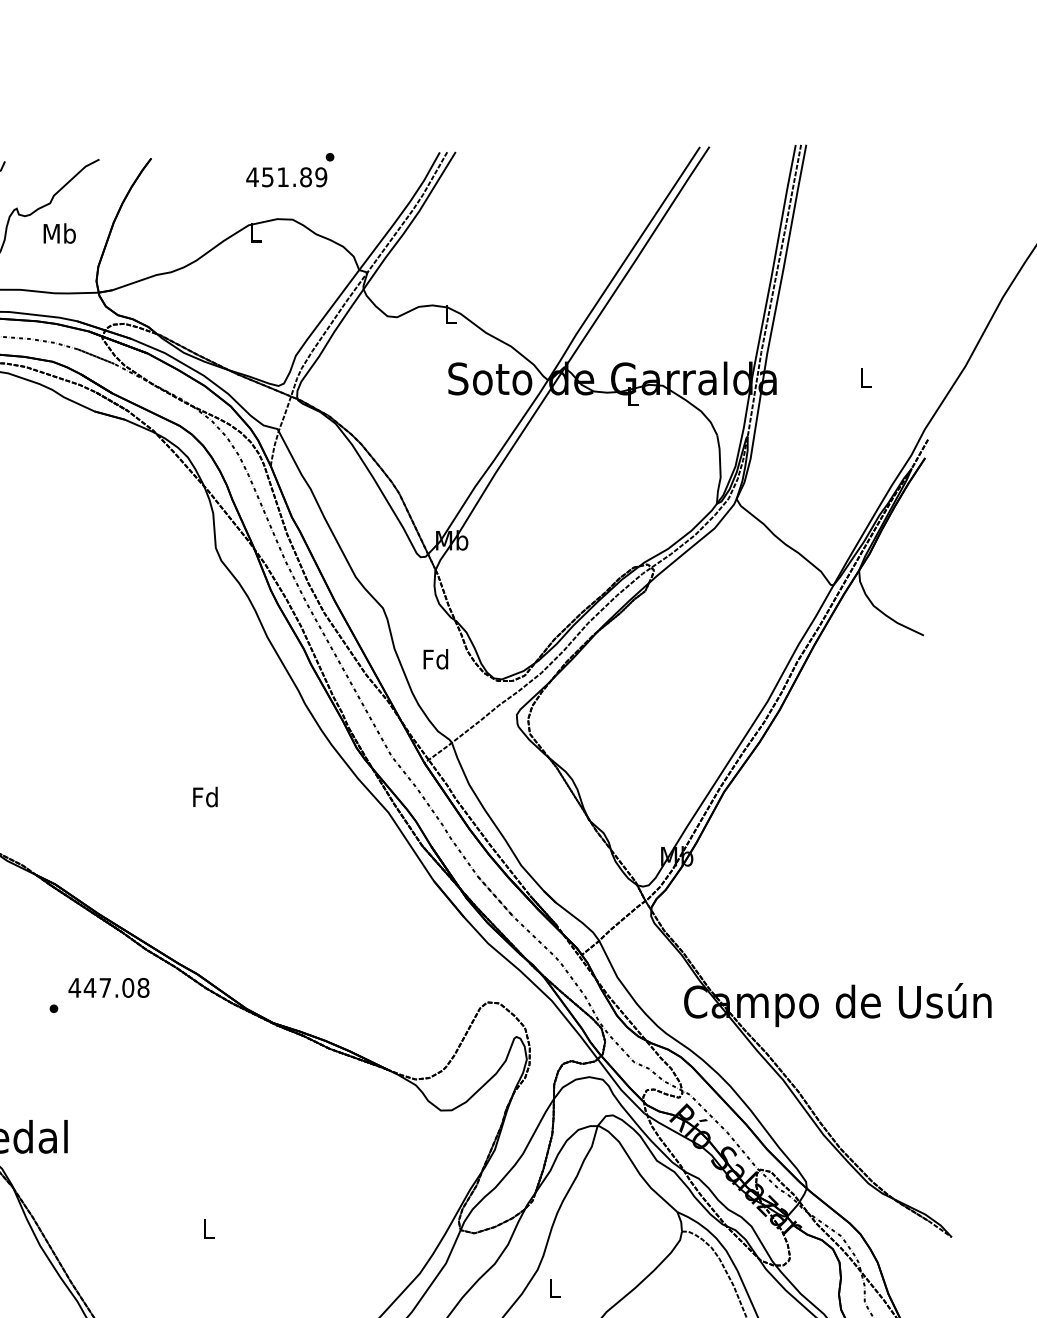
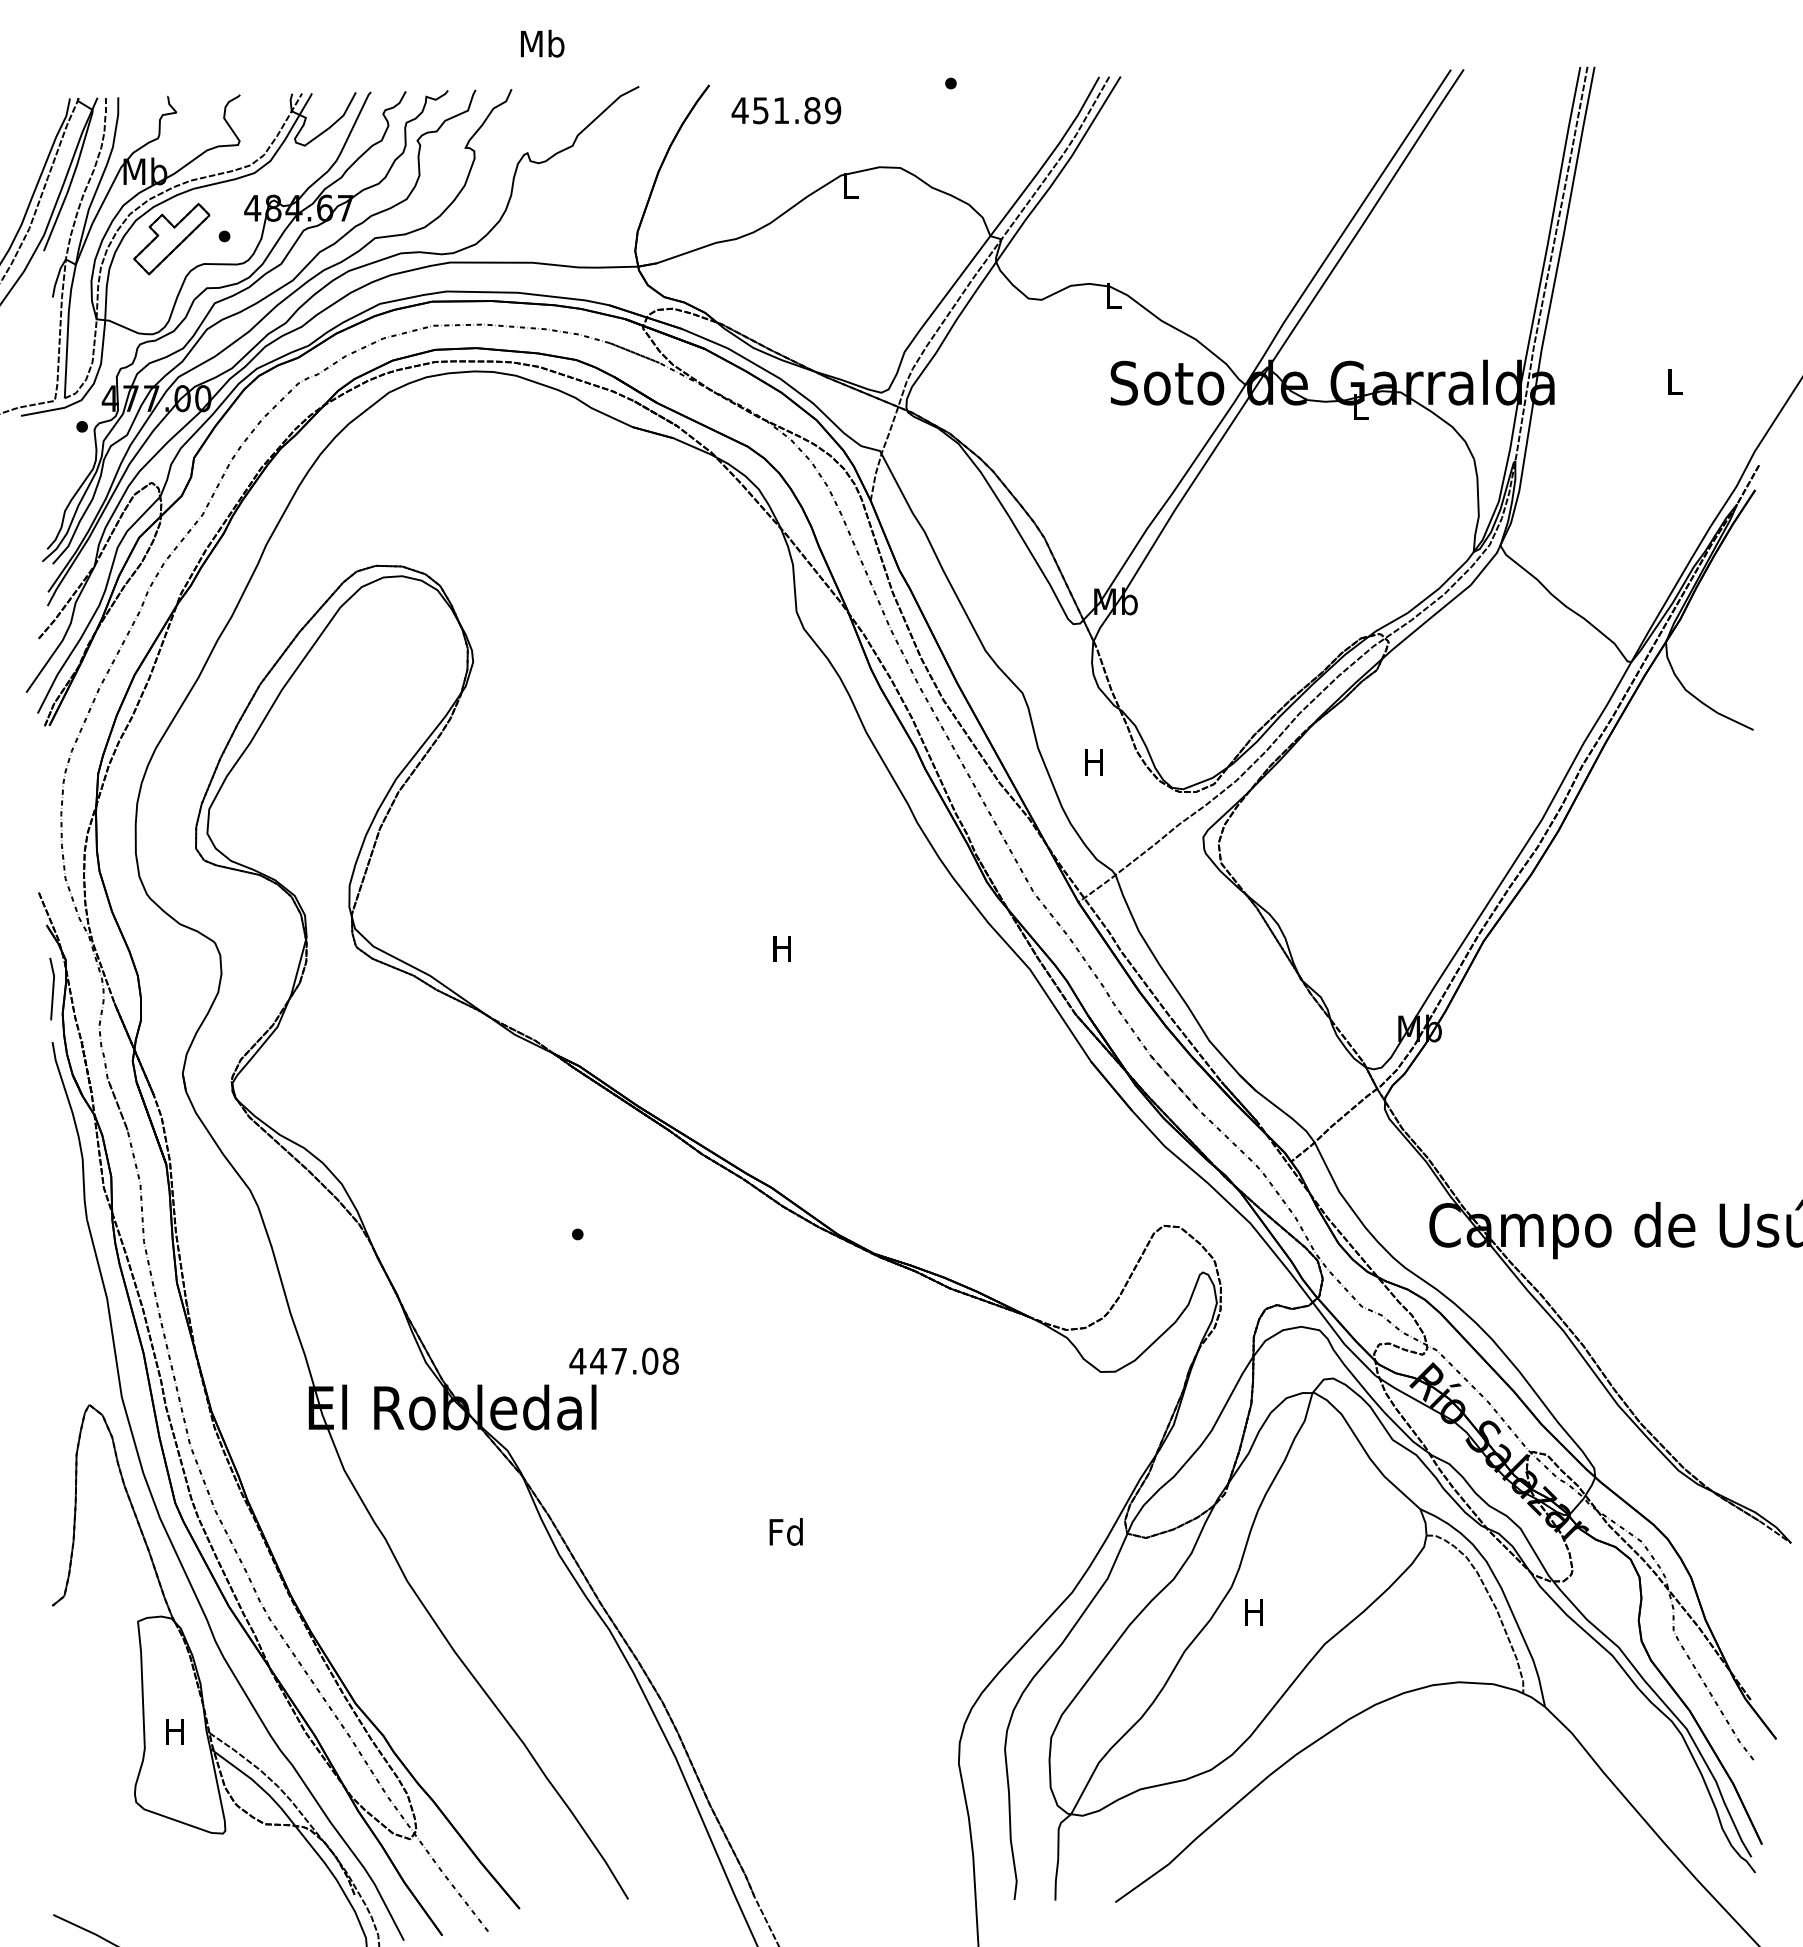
text: (286, 177) -> (786, 110), moved
text: (59, 233) -> (542, 43), moved
text: (435, 658) -> (1093, 761), Fd -> H
text: (205, 797) -> (782, 948), Fd -> H
text: (108, 987) -> (623, 1360), moved
text: (207, 1228) -> (785, 1531), L -> Fd
text: (553, 1288) -> (1253, 1612), L -> H

